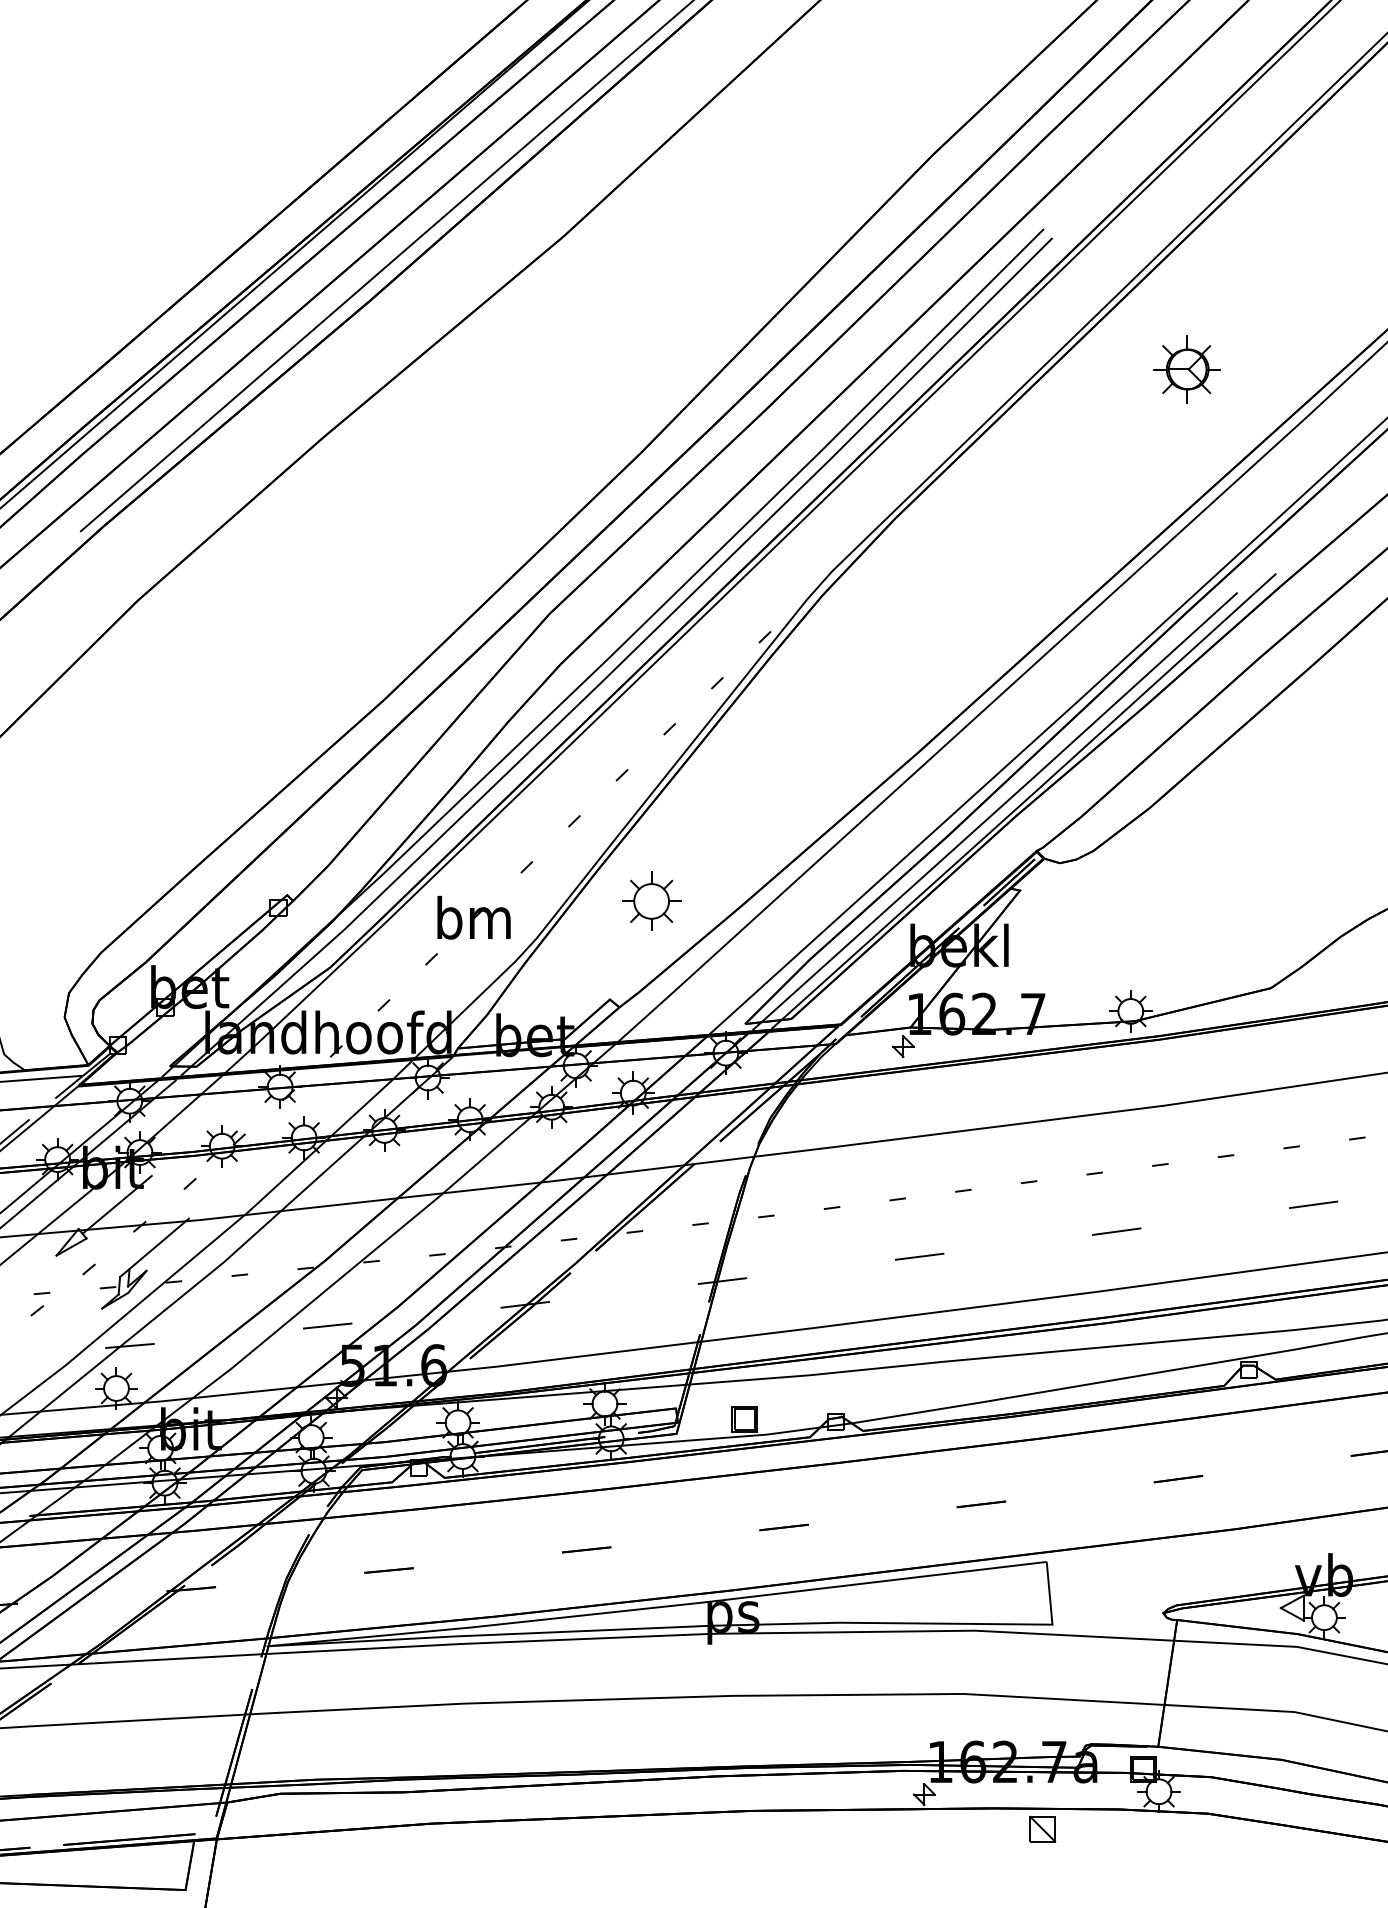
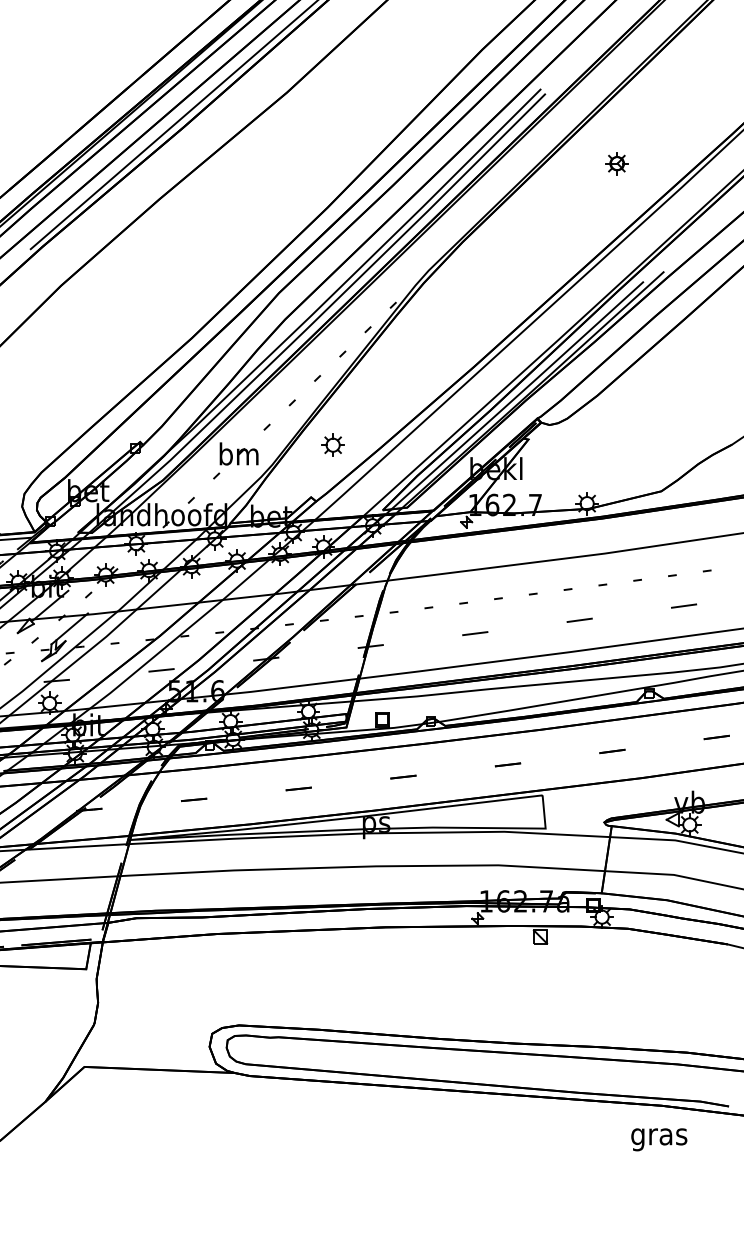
part: (1186, 369) -> (616, 163), size x0.62
part: (650, 899) -> (332, 444), size x0.71

